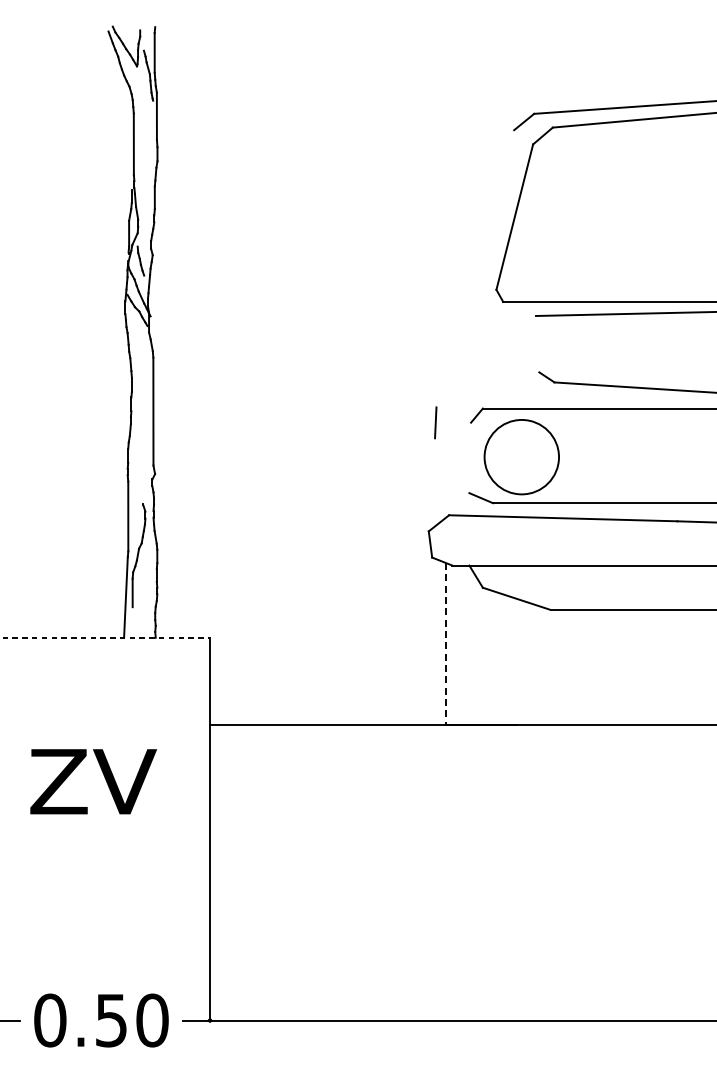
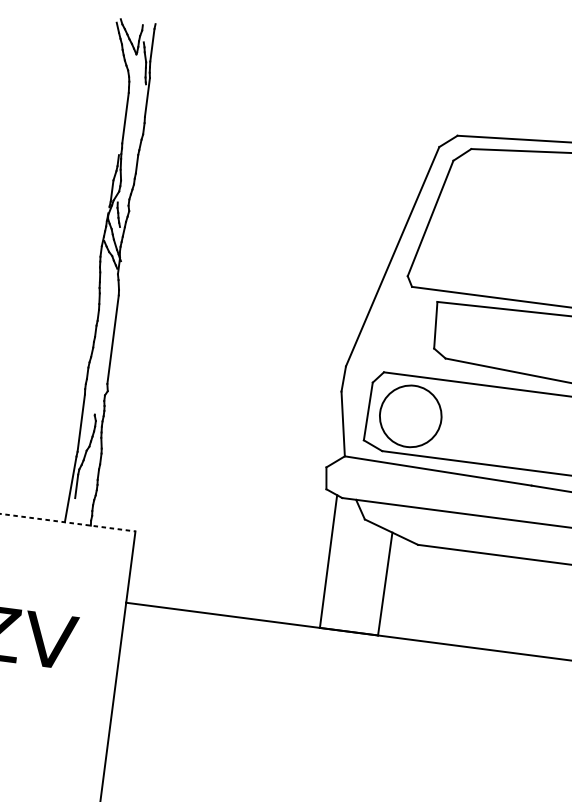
line: (475, 268) -> (392, 256), added
line: (537, 344) -> (435, 325), added
line: (470, 457) -> (368, 411), added
line: (442, 476) -> (343, 423), added
line: (445, 643) -> (328, 561), dashed -> solid
line: (516, 661) -> (384, 583), added

